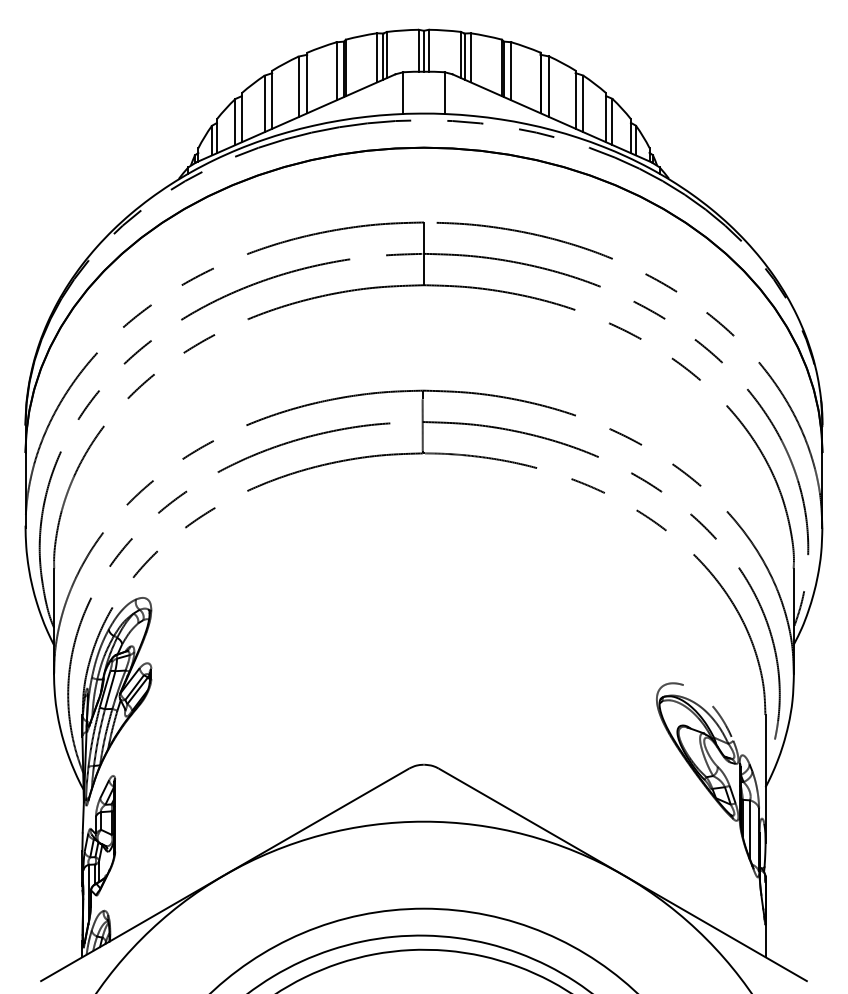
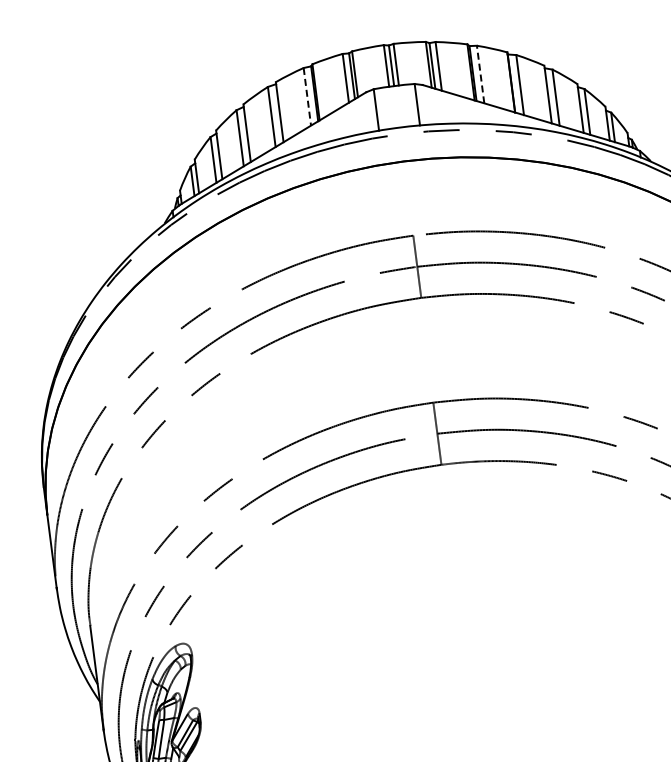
line: (511, 70) -> (480, 73), solid -> dashed
line: (336, 71) -> (307, 96), solid -> dashed

